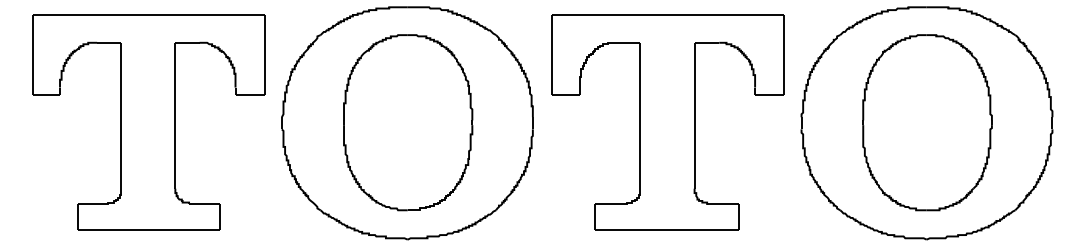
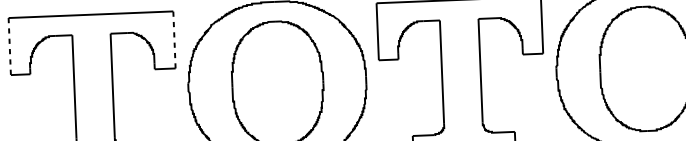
line: (264, 54) -> (174, 39), solid -> dashed
line: (32, 55) -> (9, 46), solid -> dashed

